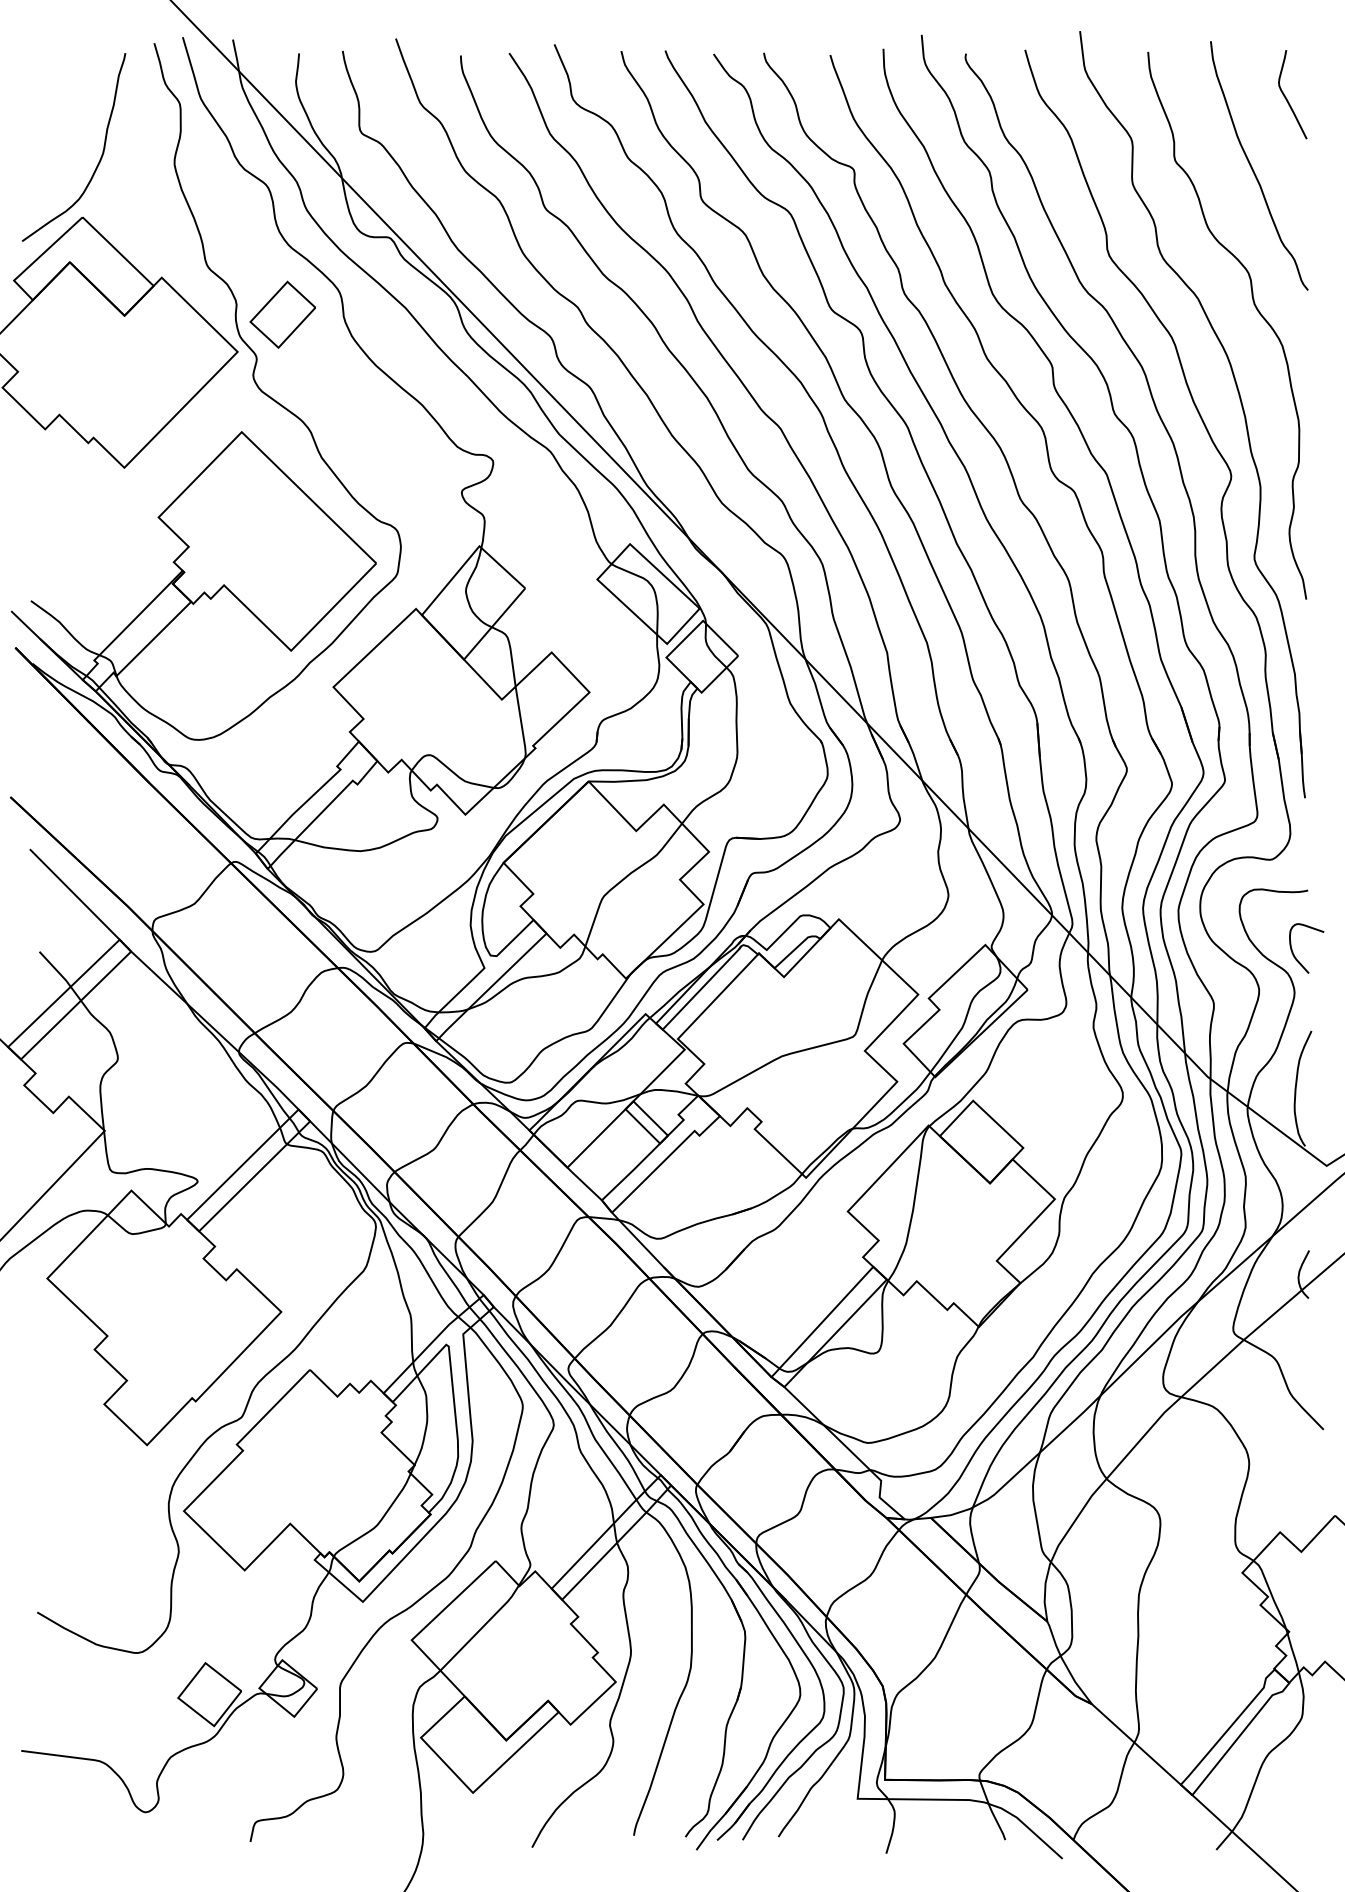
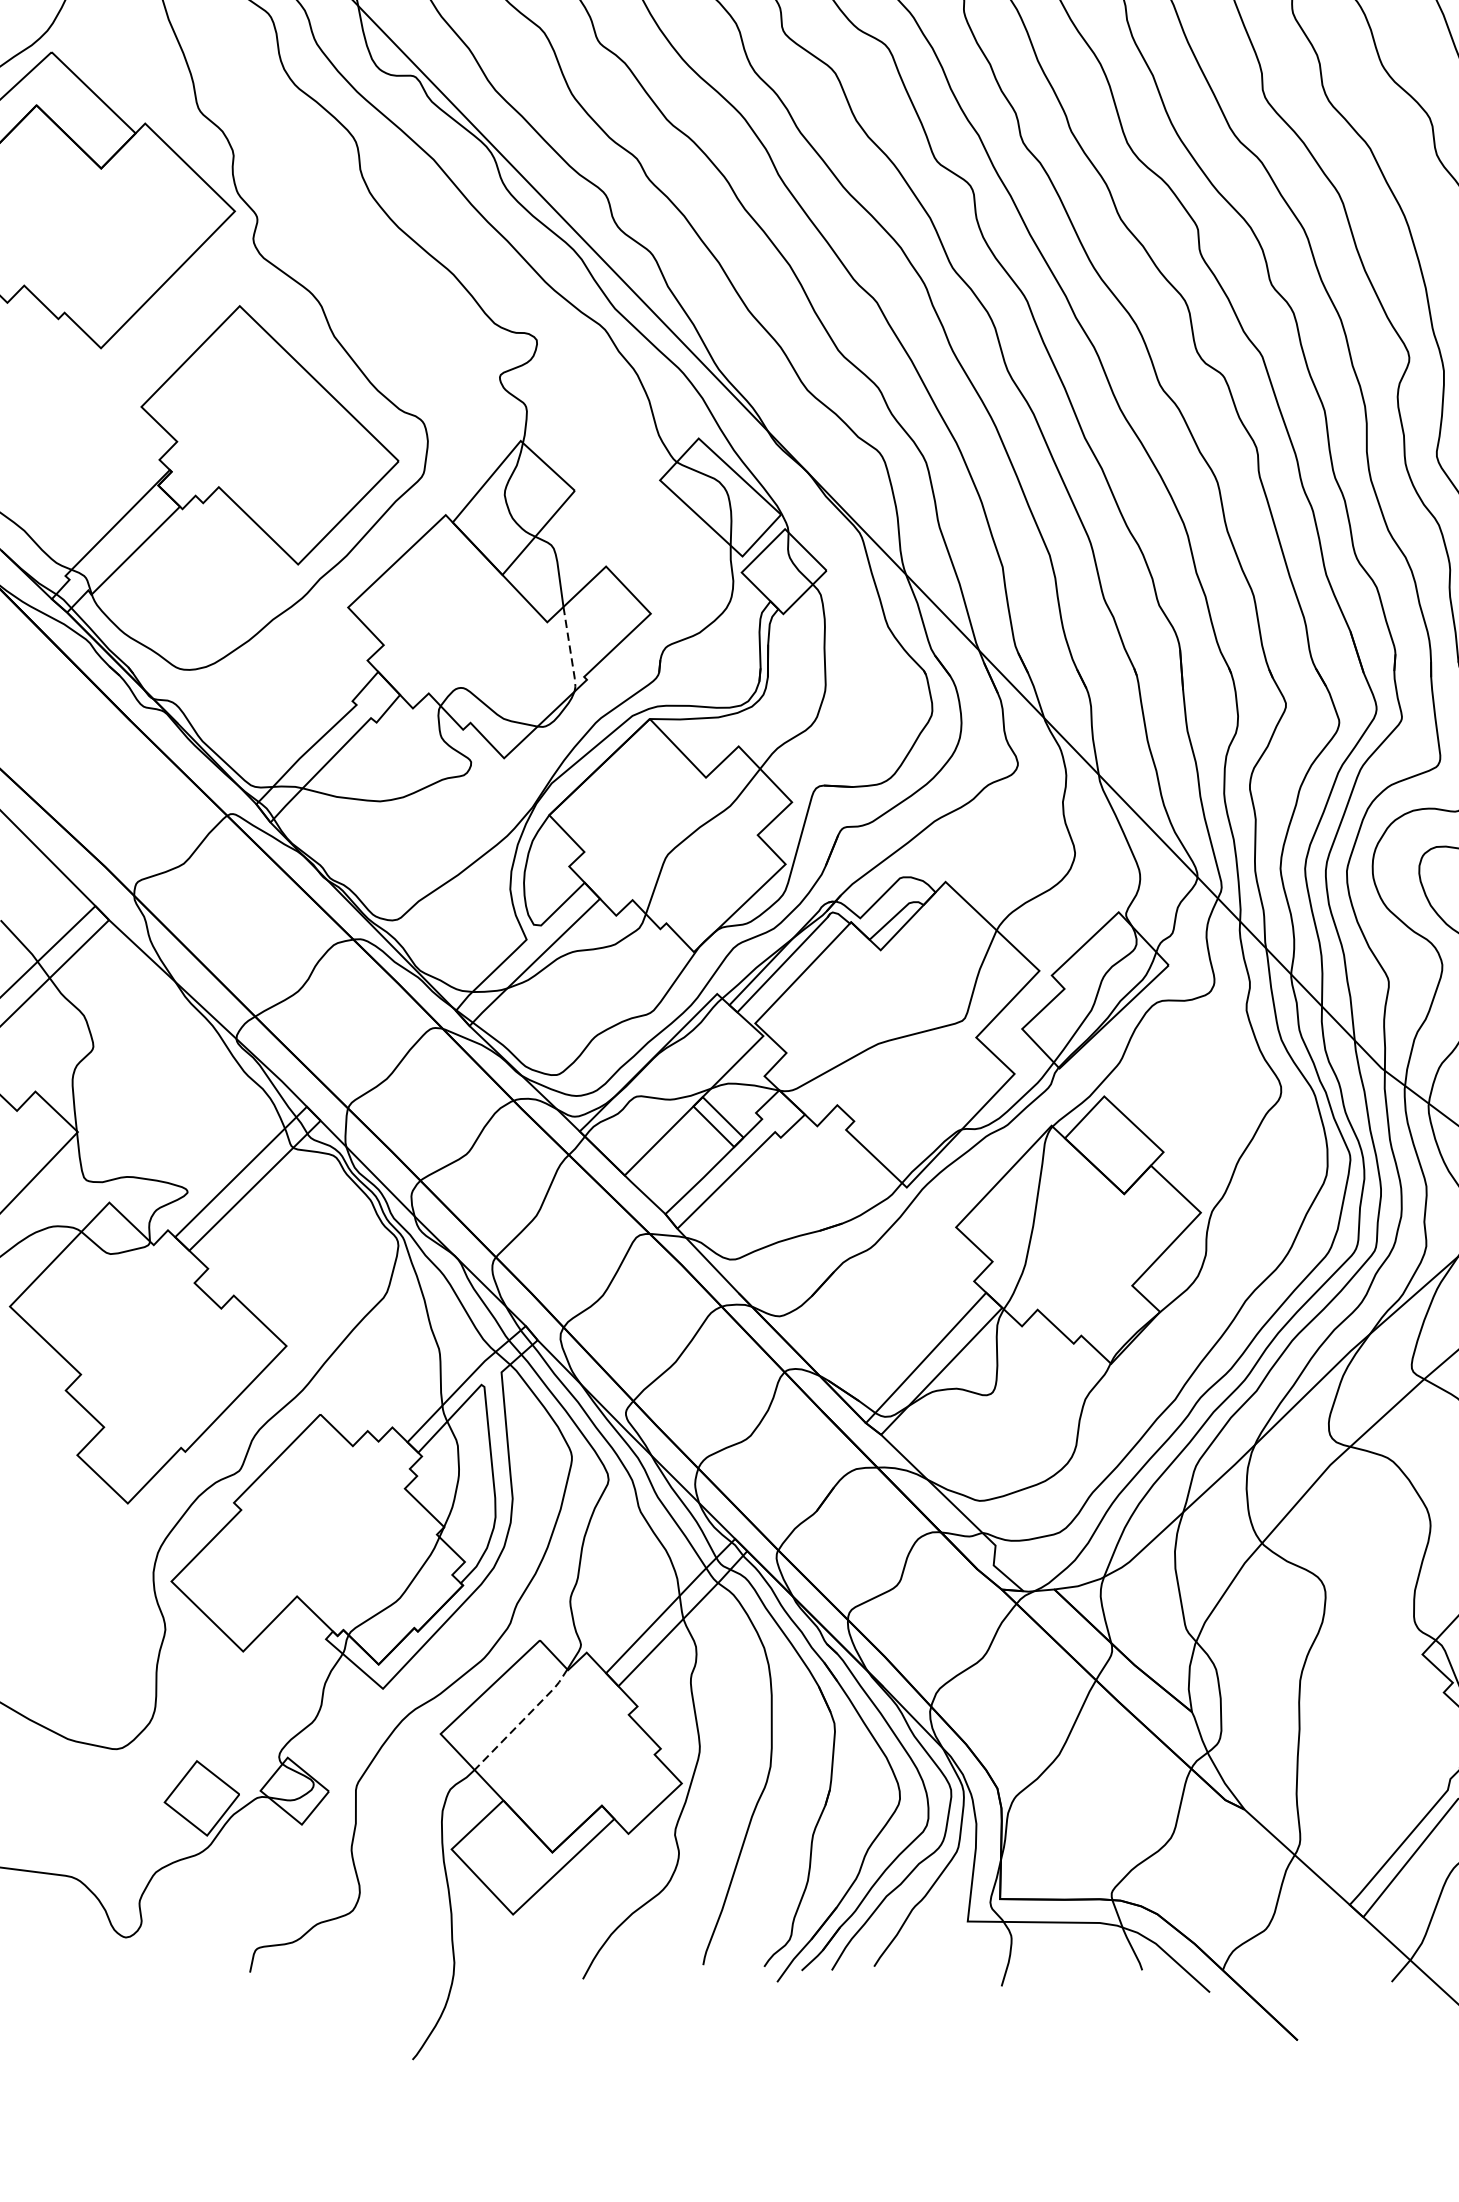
part: (282, 314) -> (287, 167), removed
line: (521, 723) -> (570, 650), solid -> dashed
line: (481, 1628) -> (523, 1720), solid -> dashed

